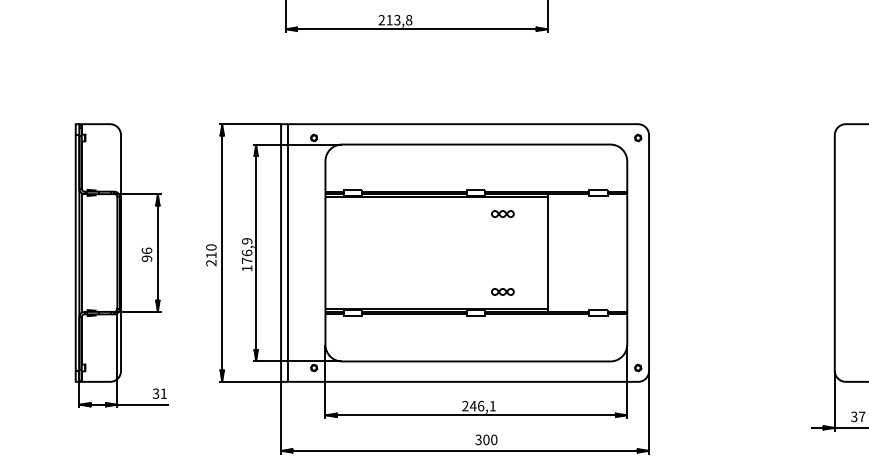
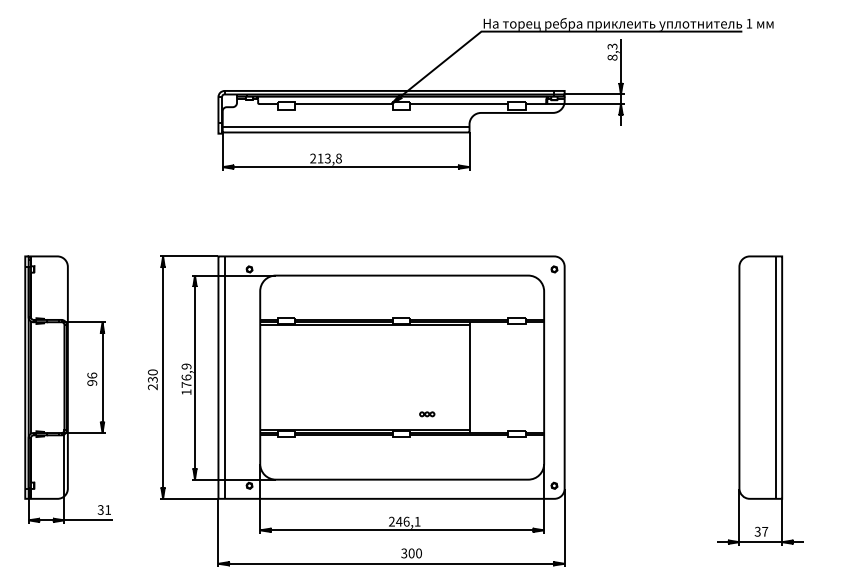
part: (503, 213) -> (427, 340), removed
text: (210, 255) -> (152, 379), 210 -> 230
part: (503, 292) -> (427, 414), size x0.7

